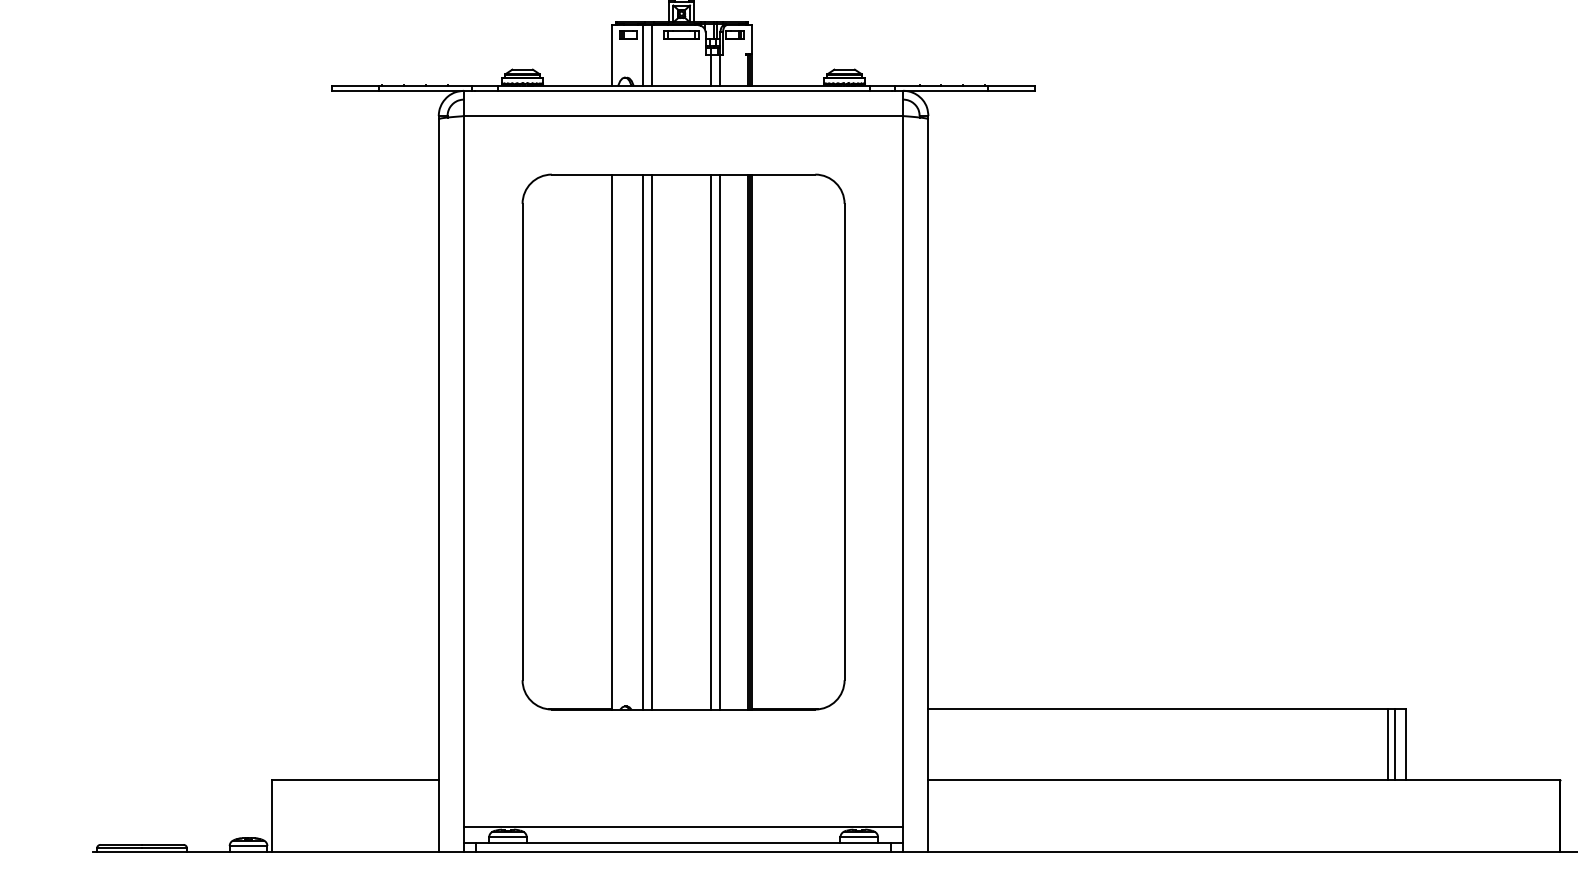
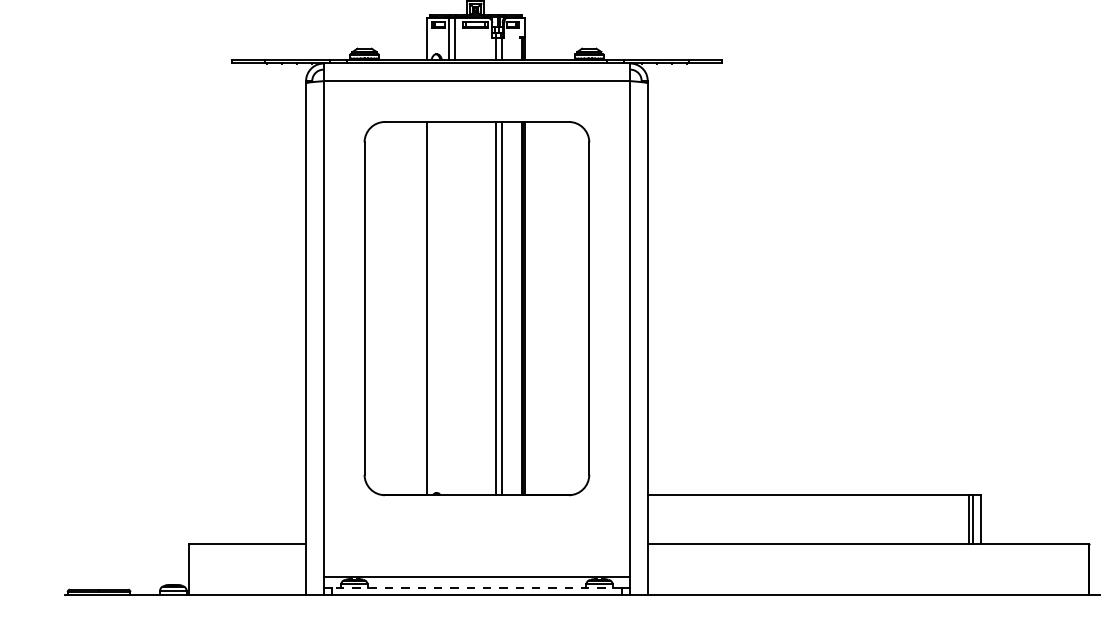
line: (642, 441) -> (448, 308), removed
line: (651, 441) -> (454, 308), removed
line: (682, 843) -> (476, 588), solid -> dashed

